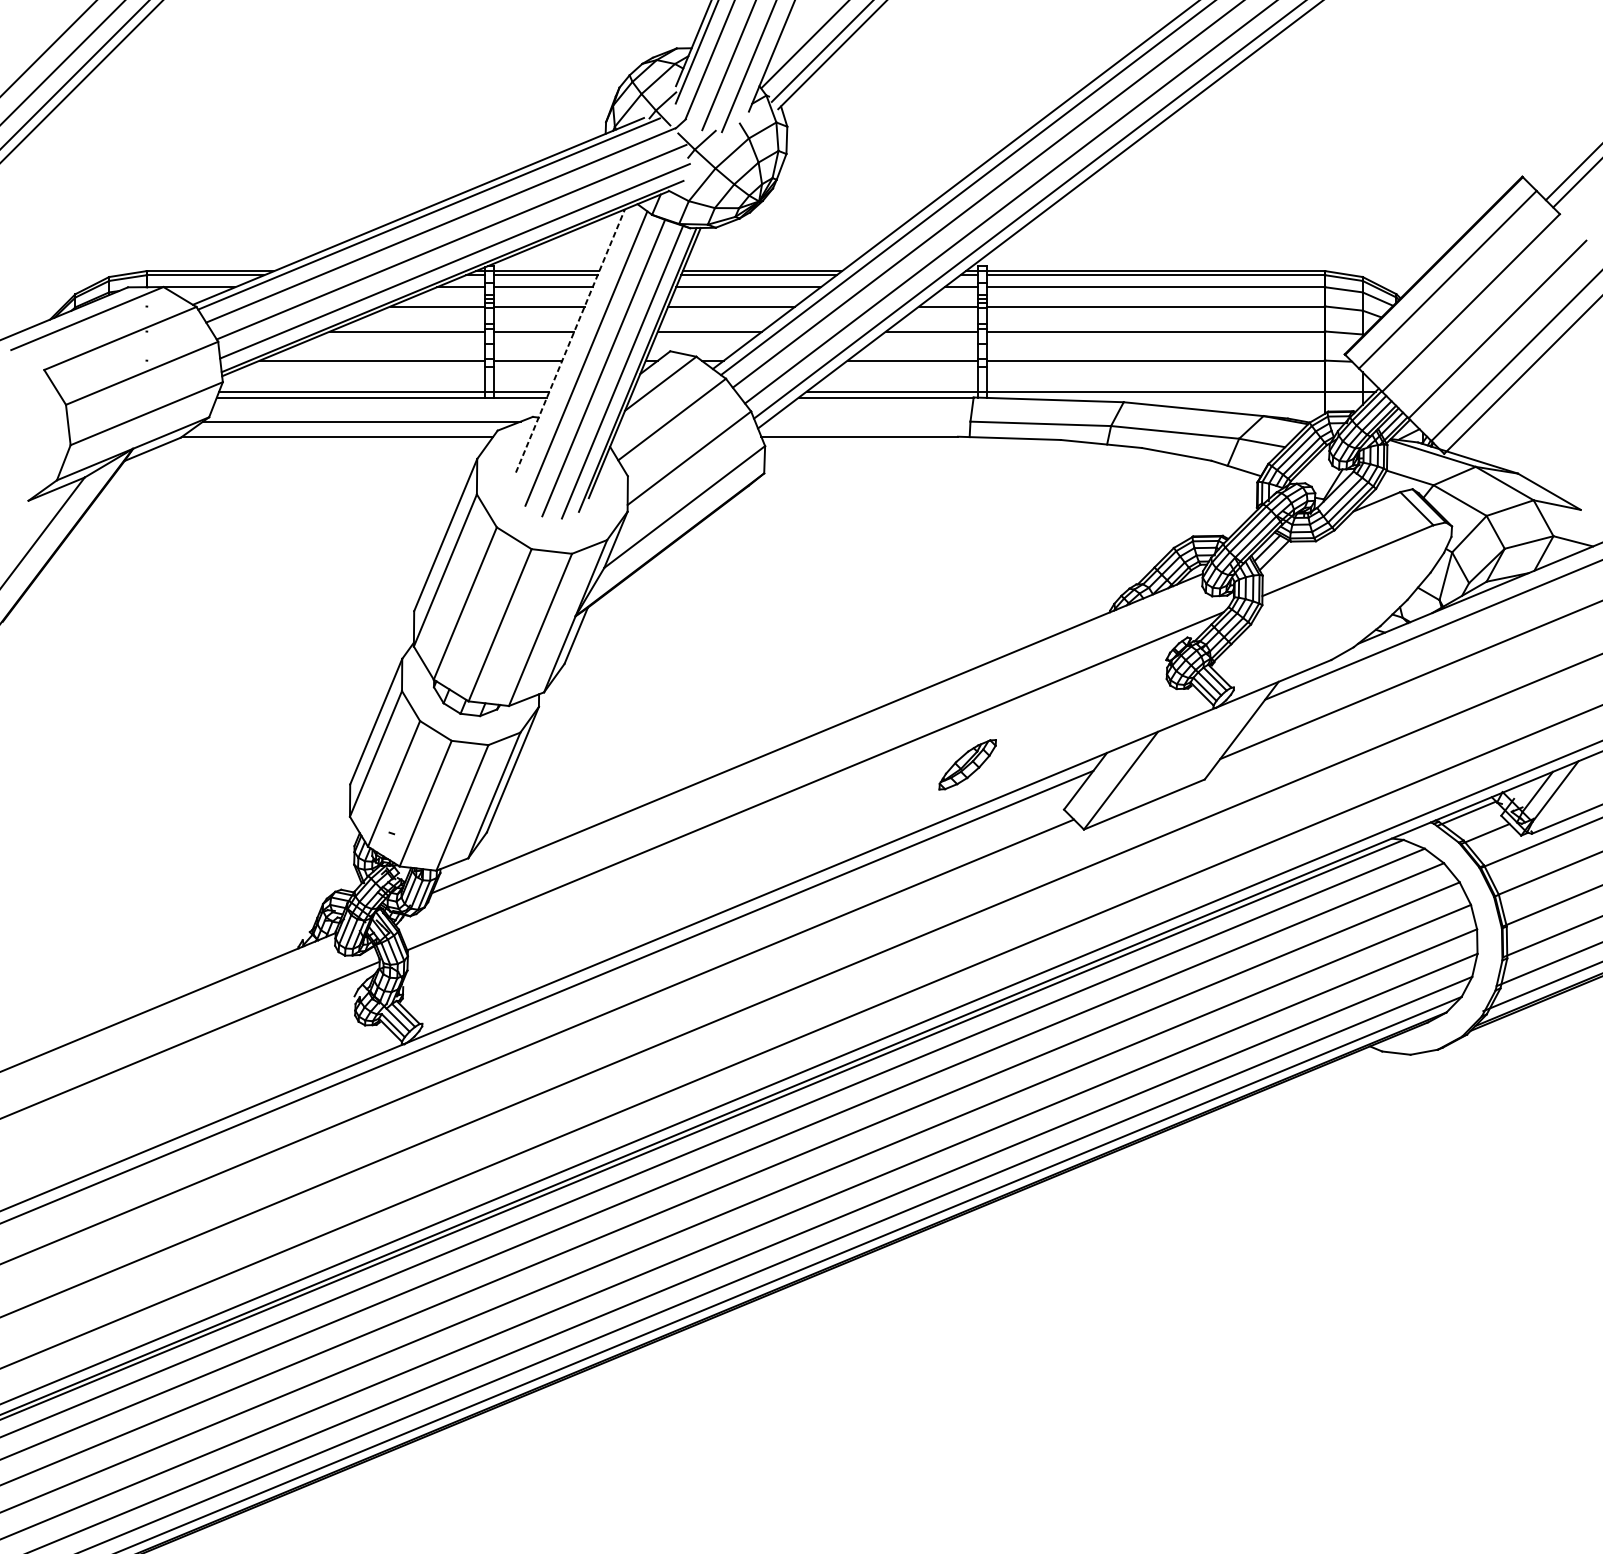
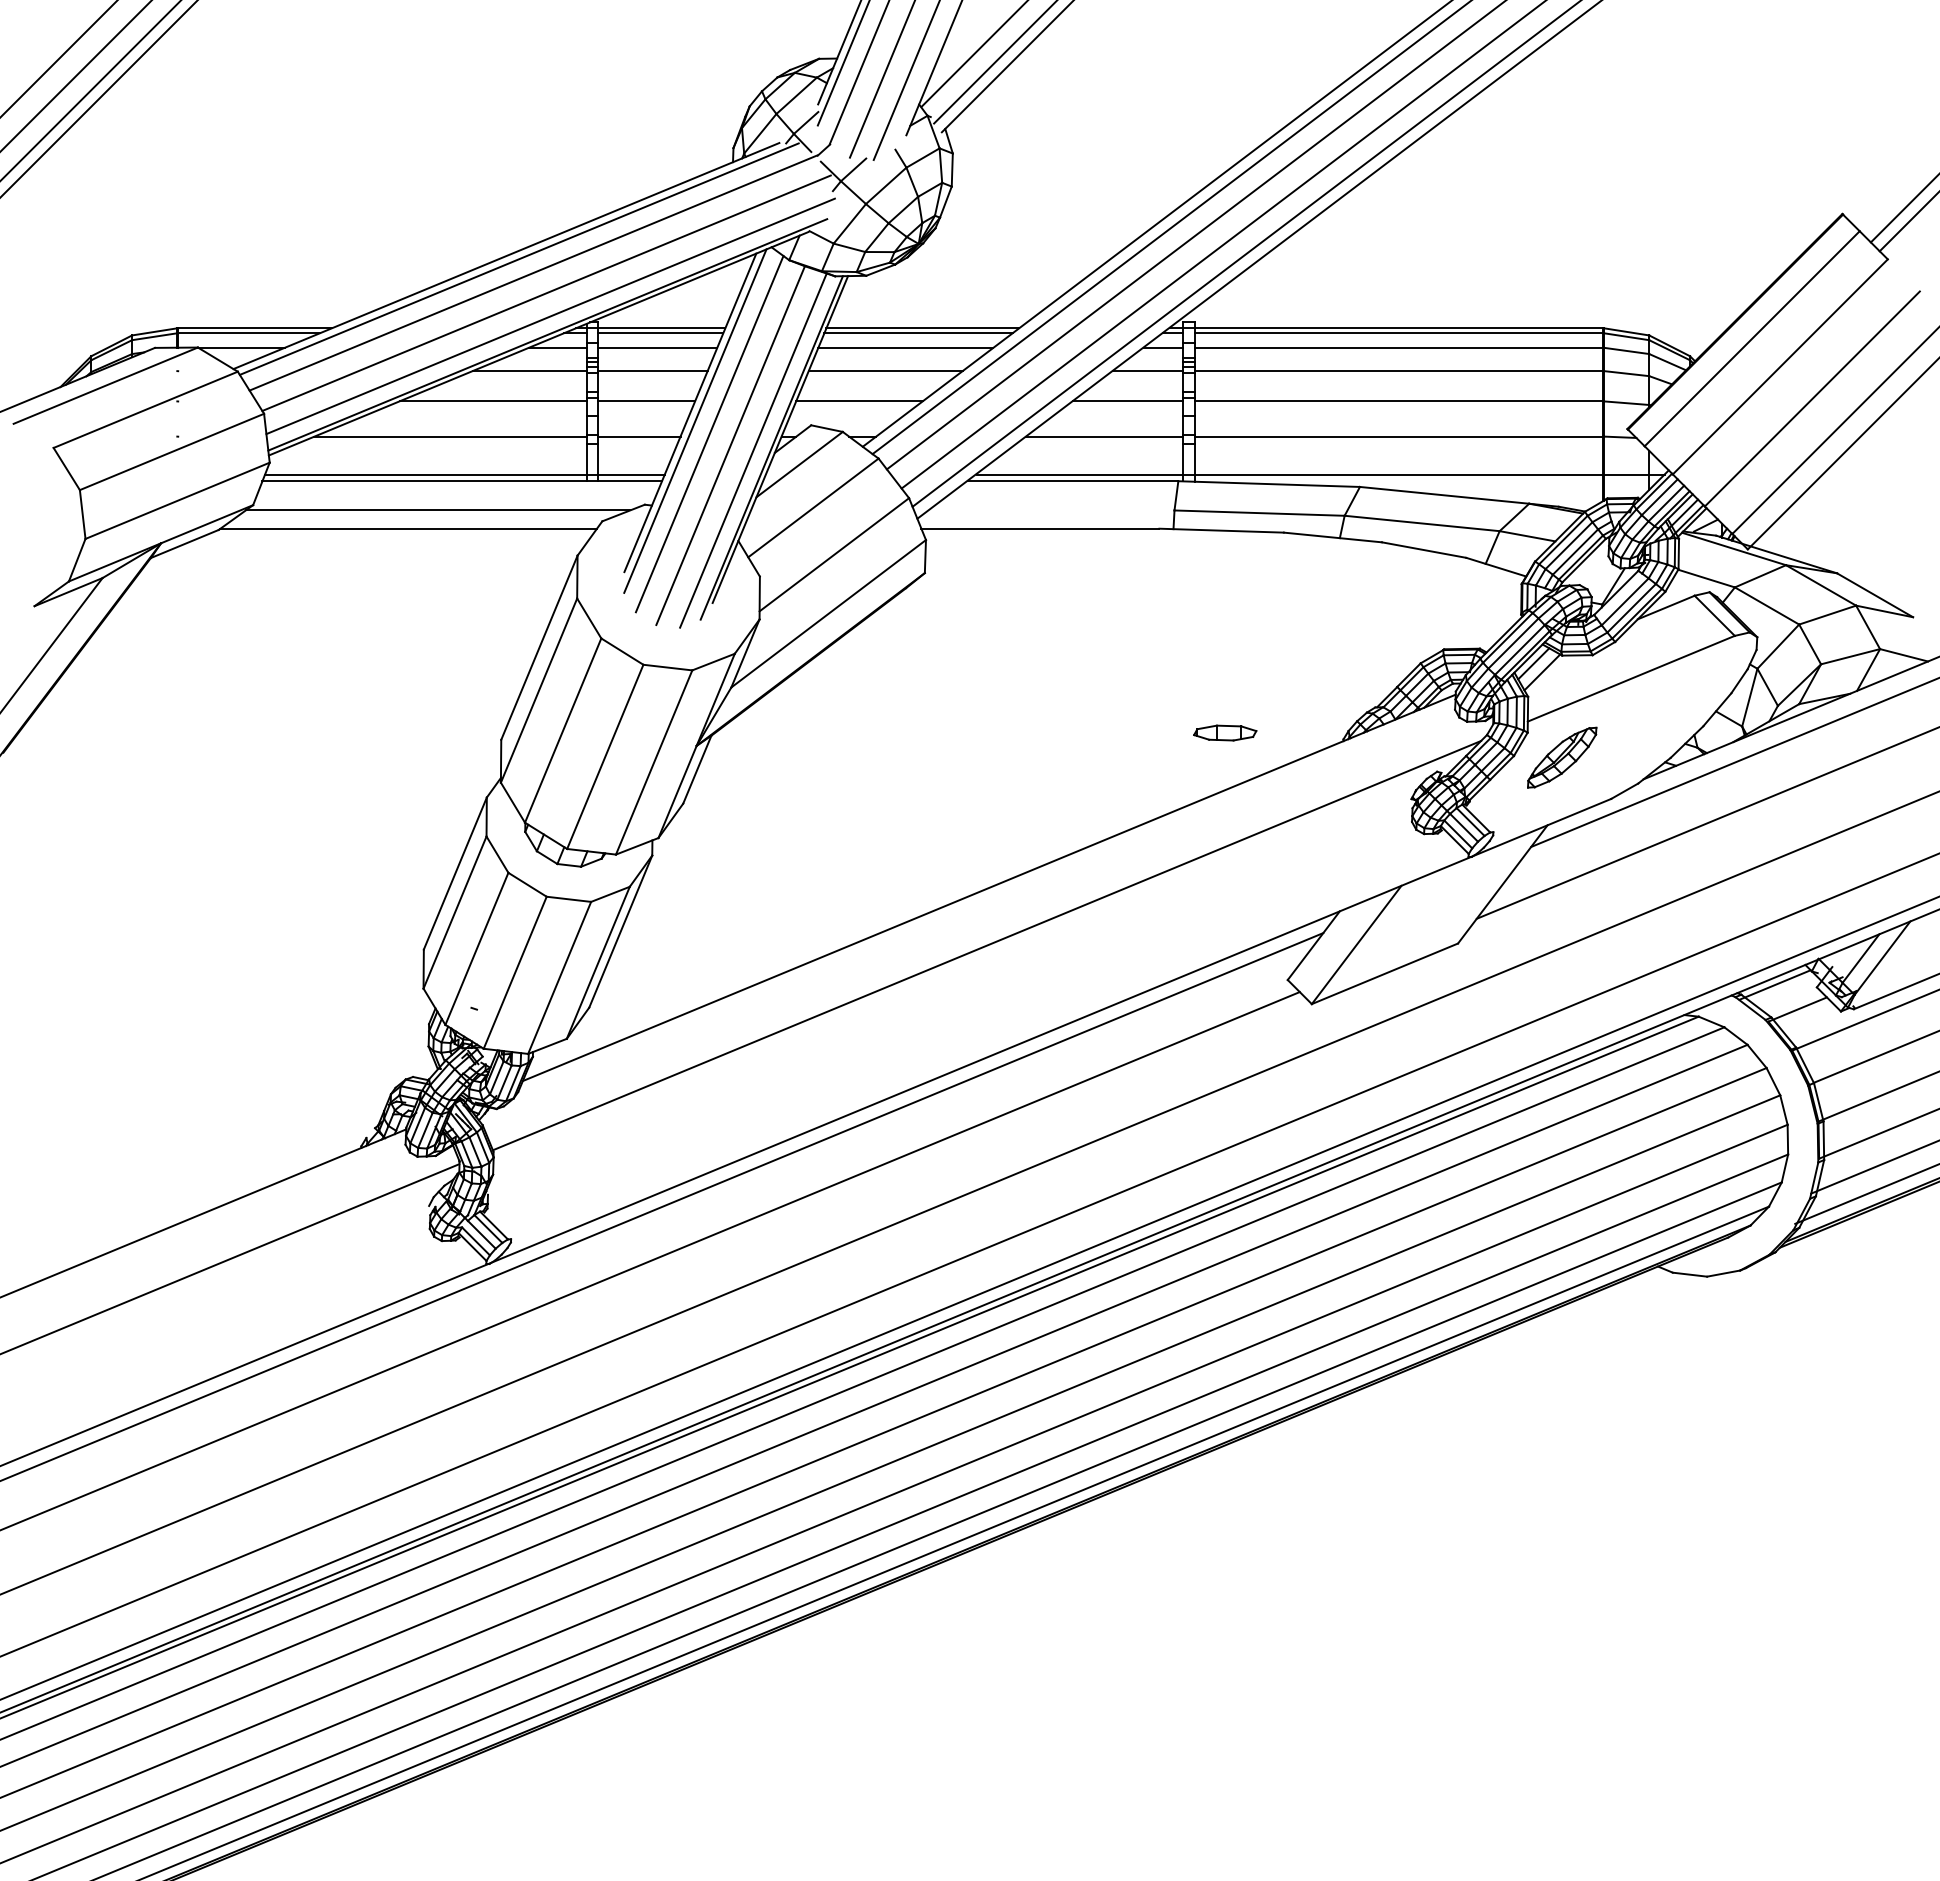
line: (570, 340) -> (690, 412), dashed -> solid
line: (574, 347) -> (695, 420), added
part: (1012, 605) -> (1225, 732), added
part: (967, 764) -> (1562, 757), moved

